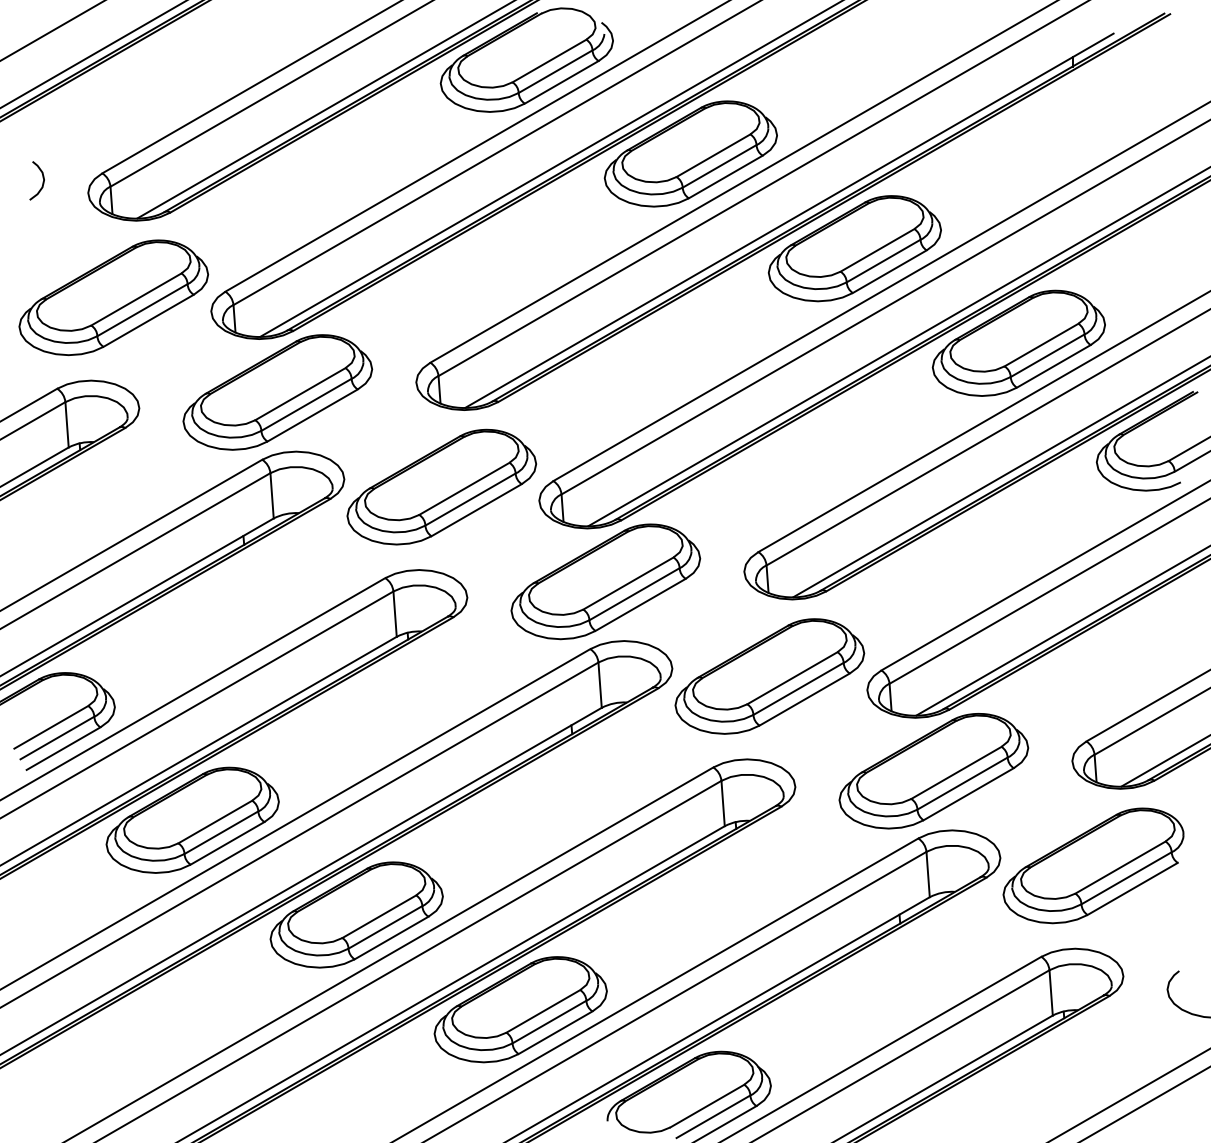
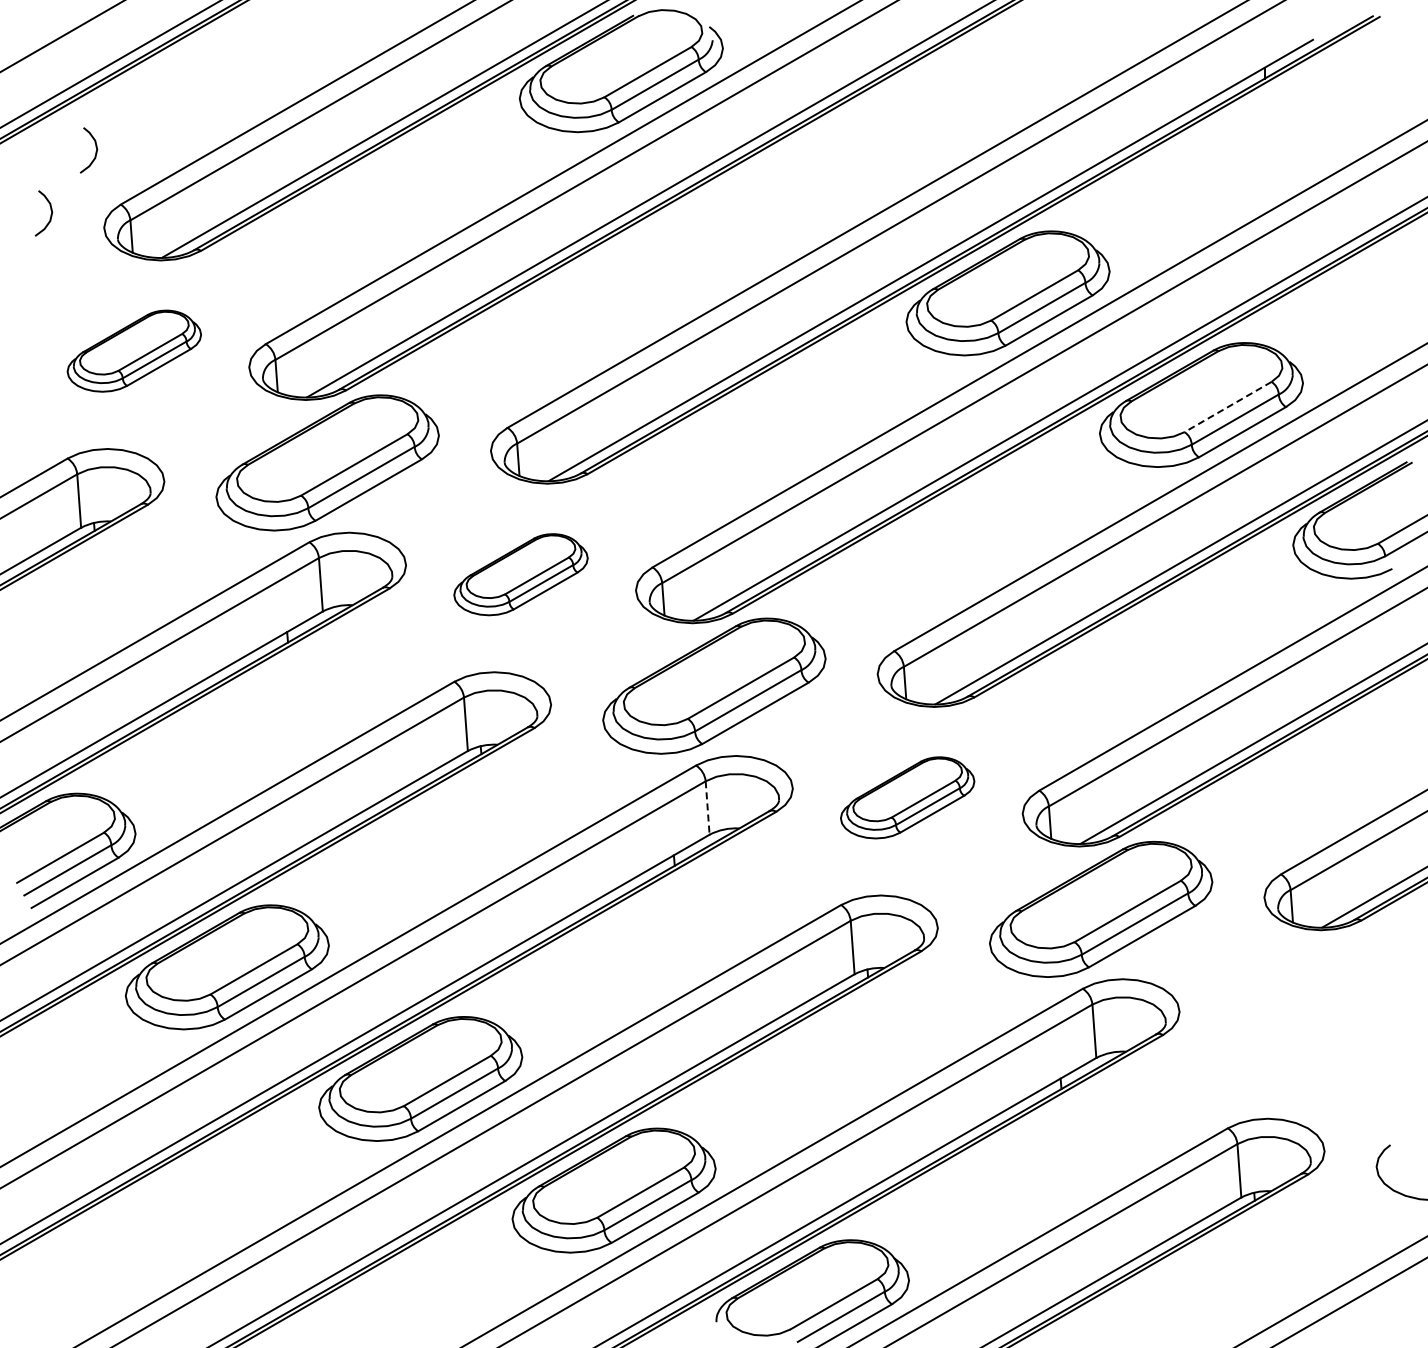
curve: (80, 128) -> (95, 151), added
part: (690, 153) -> (814, 181), removed
part: (113, 297) -> (134, 350), size x0.6
line: (1041, 345) -> (1227, 407), solid -> dashed
part: (441, 487) -> (520, 574), size x0.6
part: (769, 676) -> (907, 797), size x0.6
line: (599, 685) -> (707, 808), solid -> dashed
part: (1093, 865) -> (1289, 1020), removed

